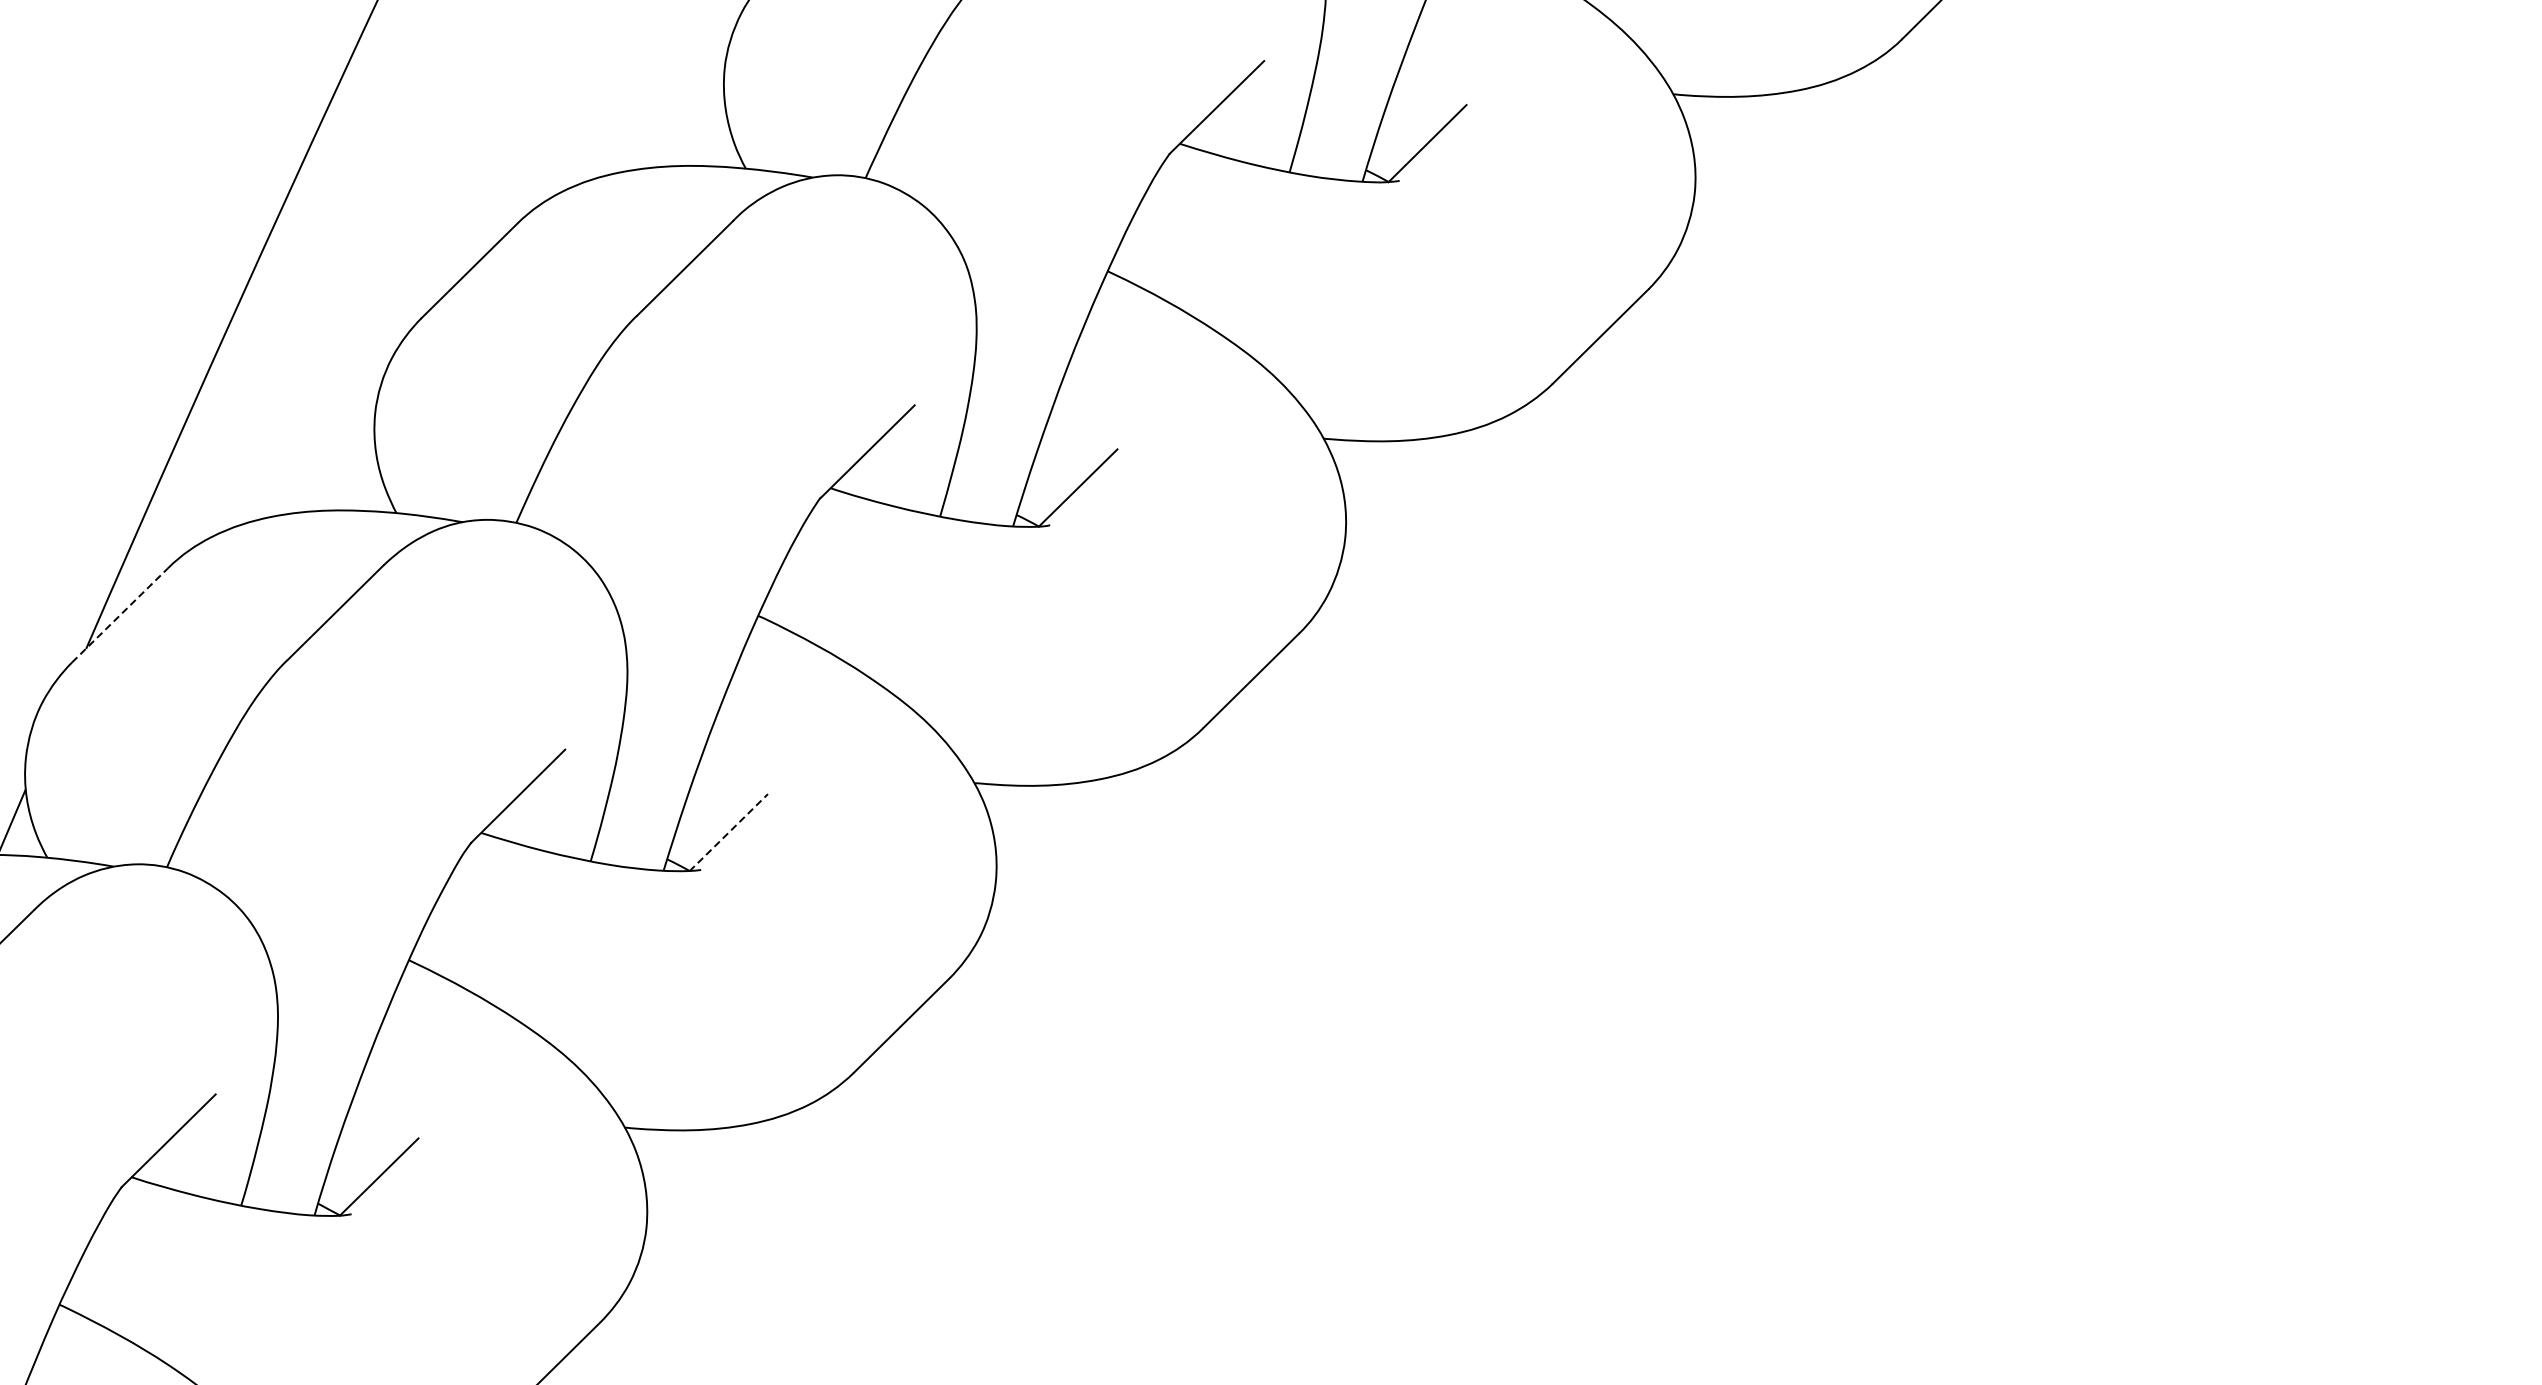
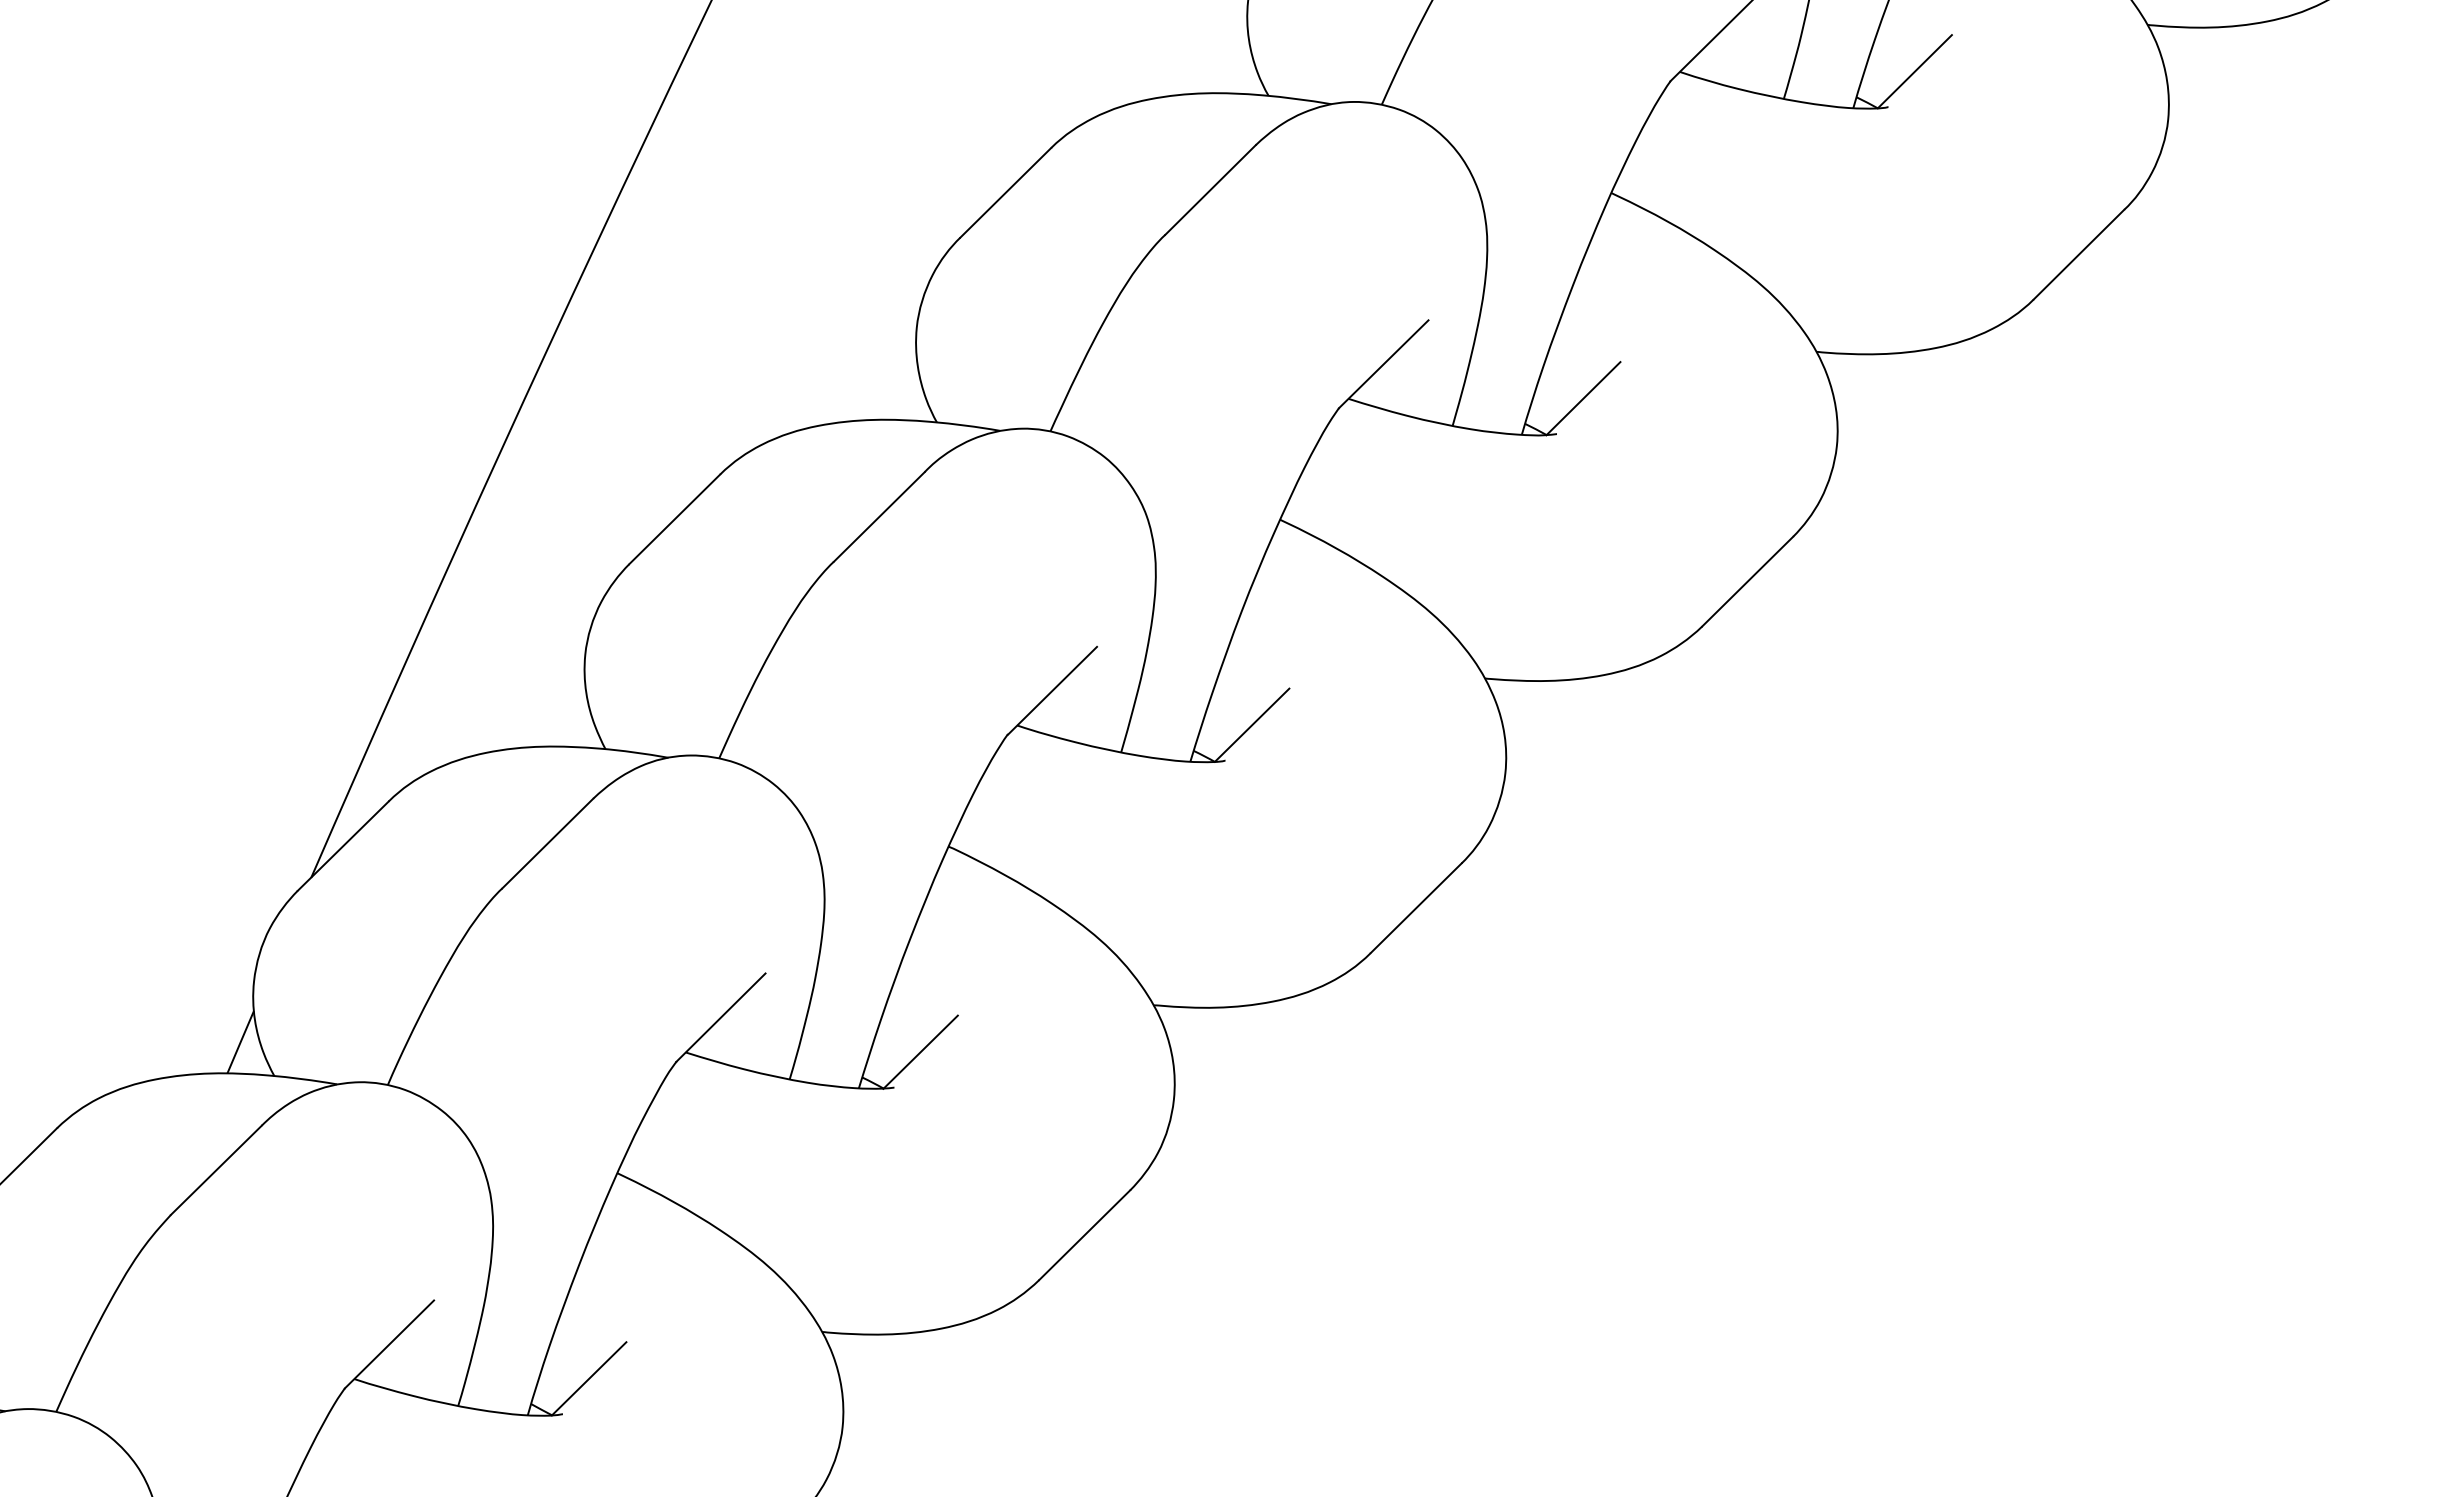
line: (120, 615) -> (343, 846), dashed -> solid
line: (729, 831) -> (921, 1051), dashed -> solid

